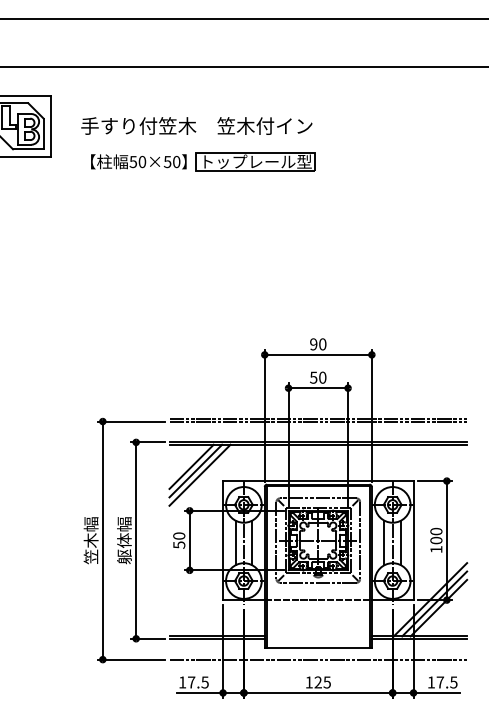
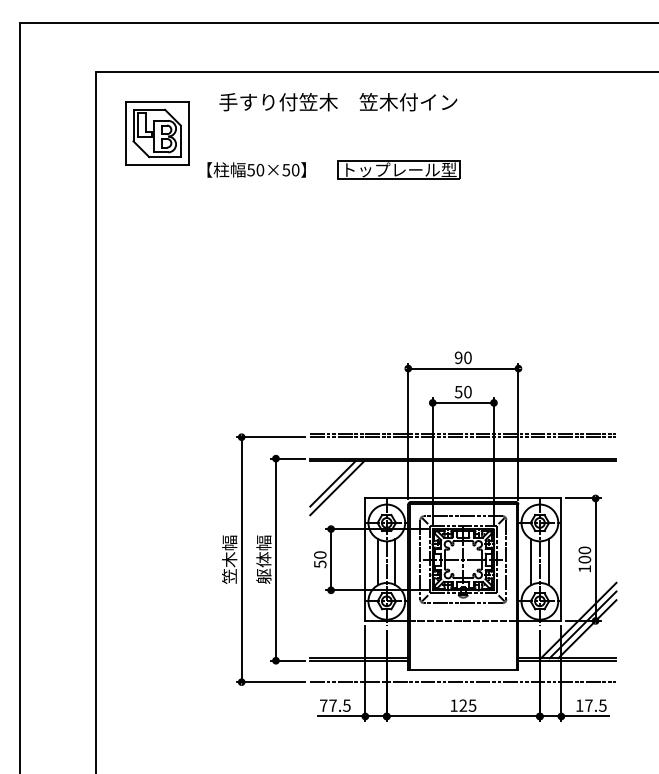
text: (196, 126) -> (338, 102), moved
text: (138, 161) -> (256, 169), moved
line: (199, 475) -> (341, 492), removed
text: (182, 682) -> (323, 705), 17.5 -> 77.5

